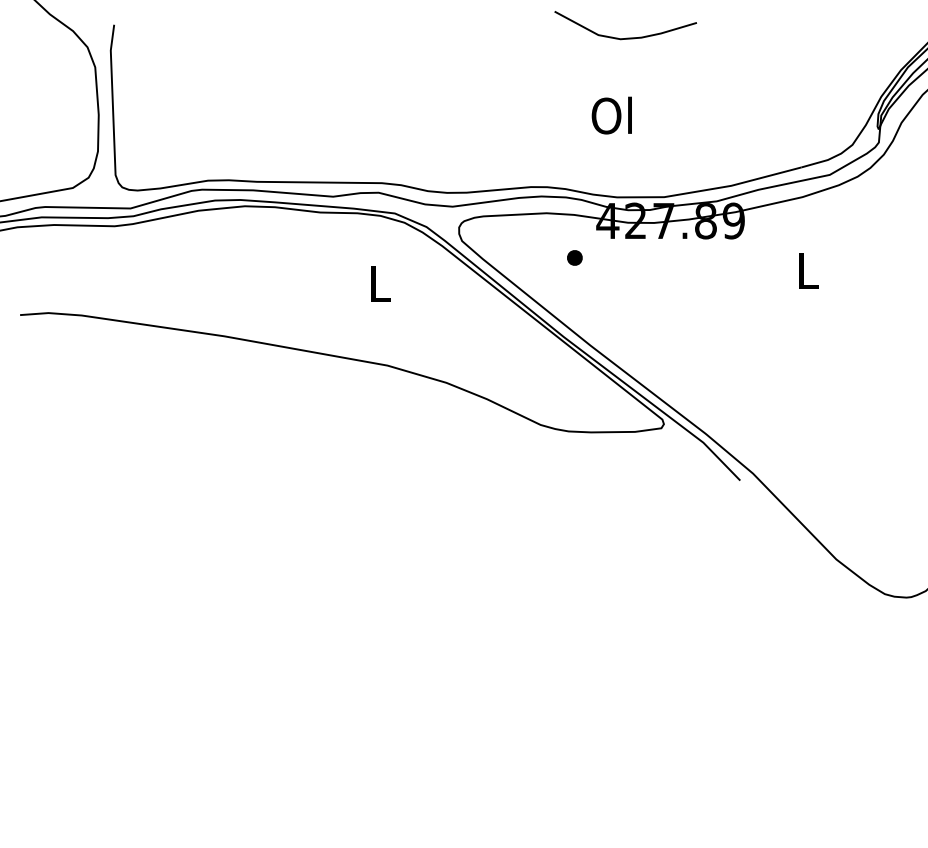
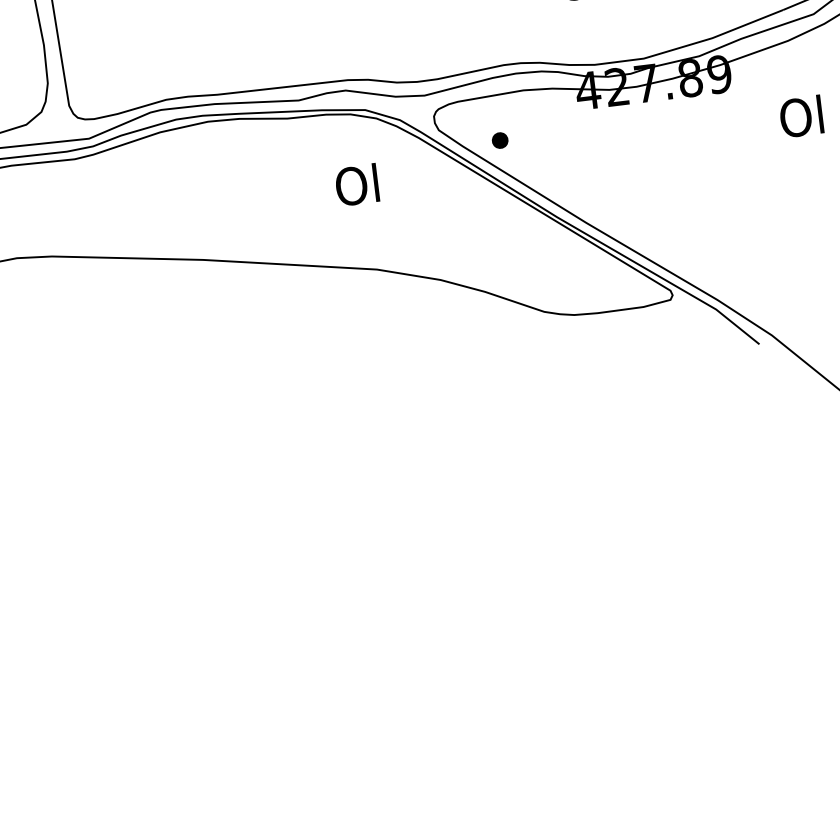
part: (574, 257) -> (499, 140), moved
text: (806, 270) -> (801, 116), L -> Ol
text: (378, 283) -> (357, 185), L -> Ol

